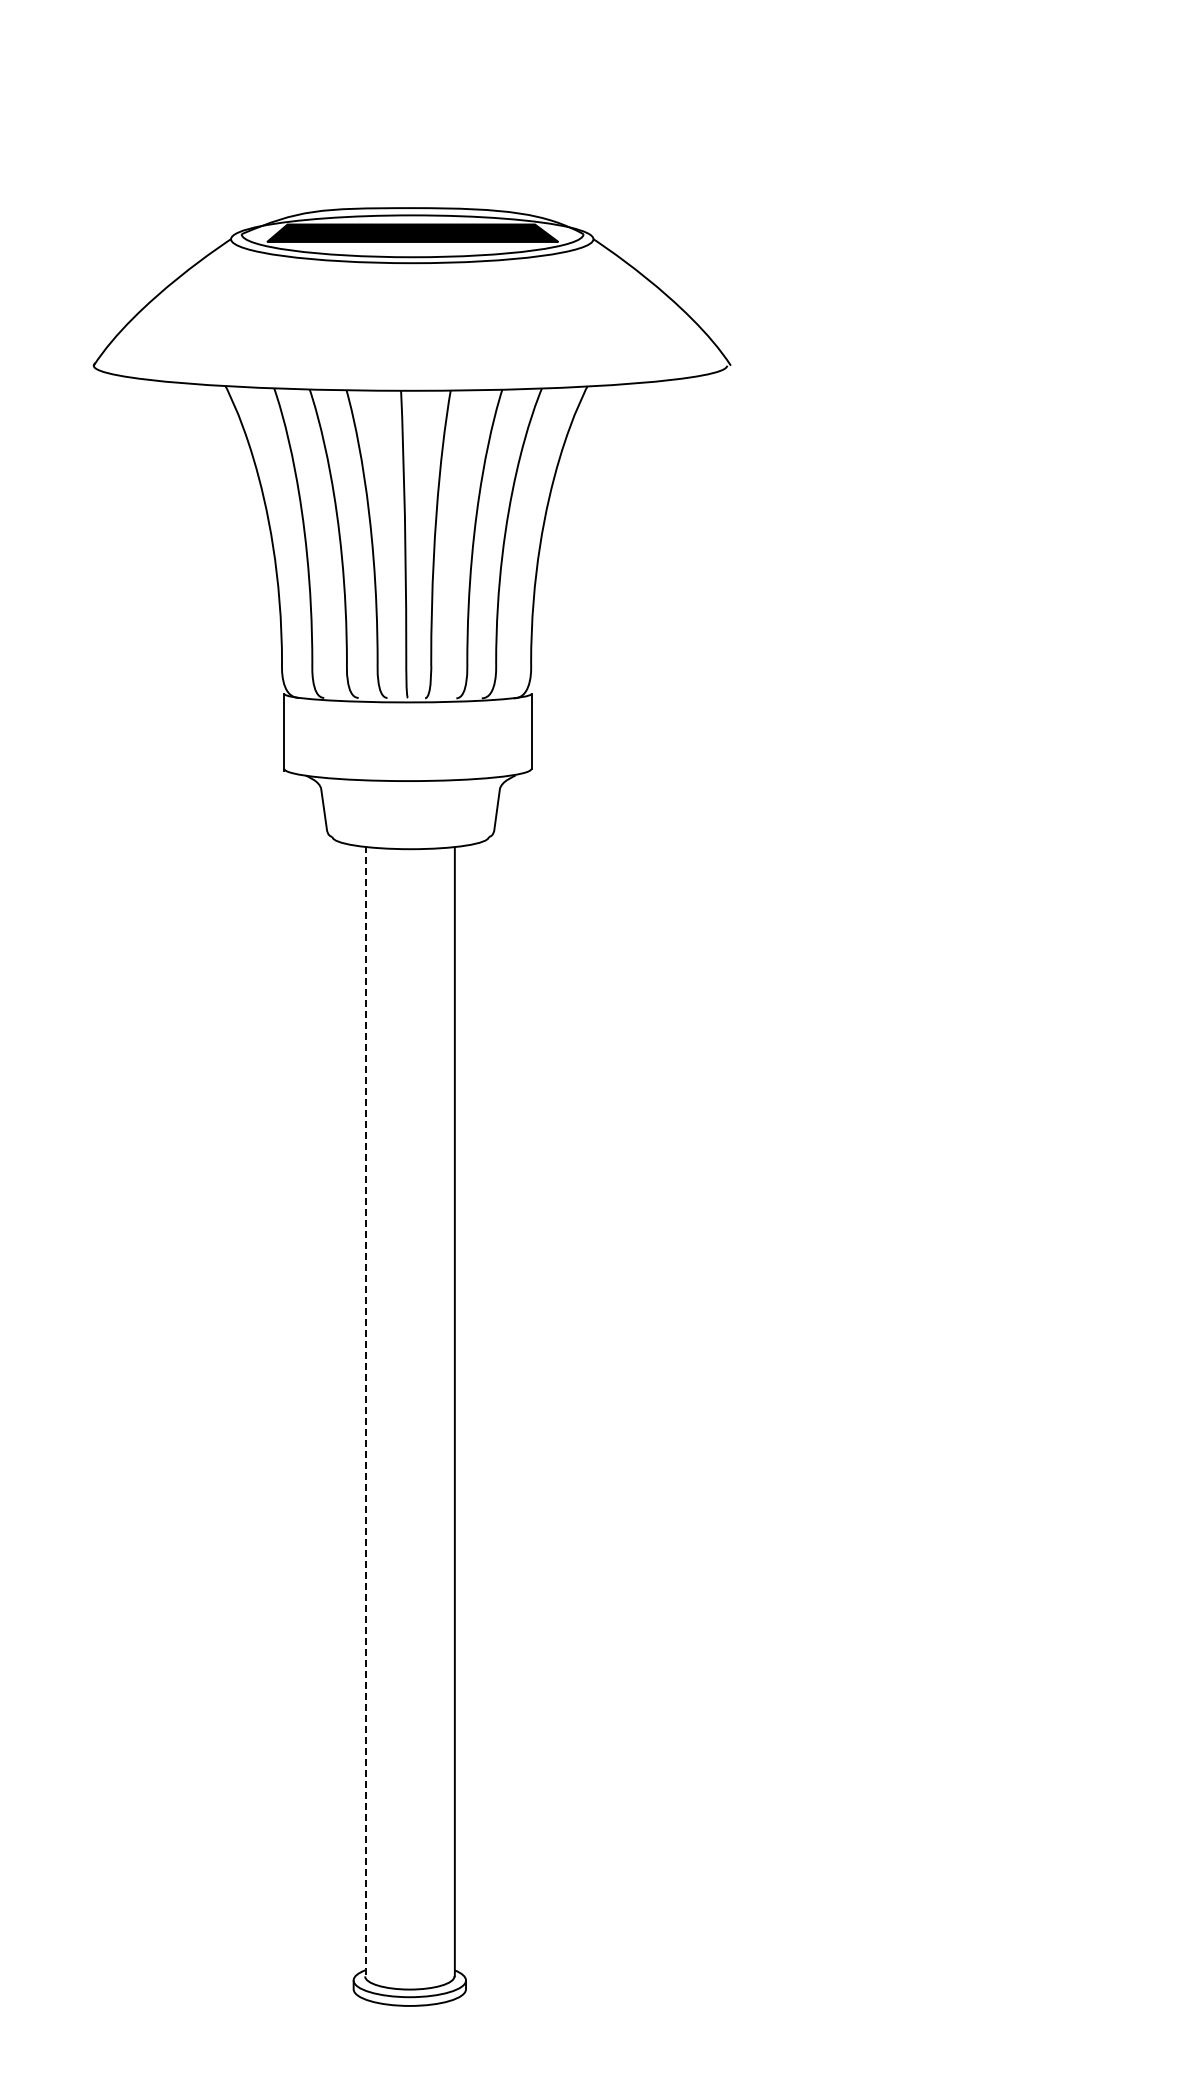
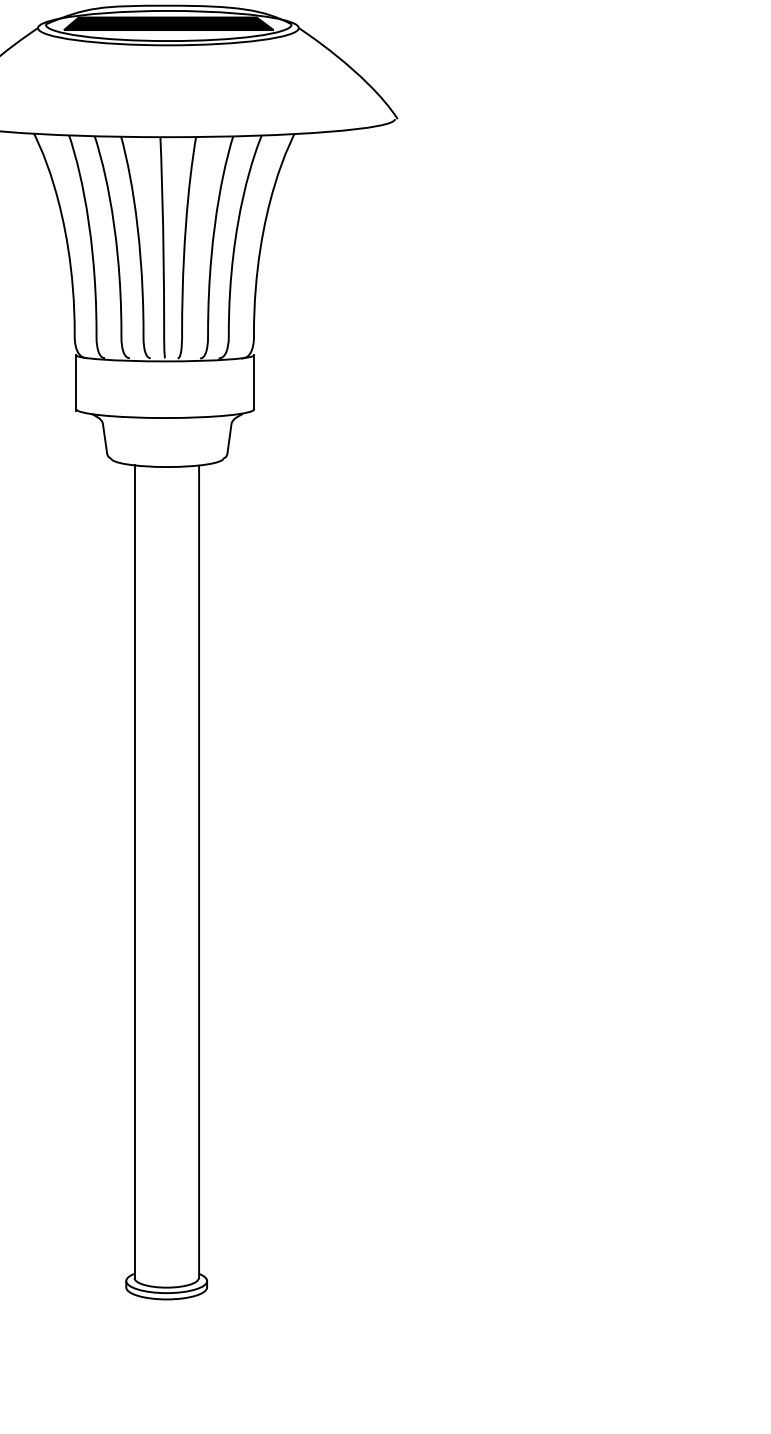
line: (365, 1411) -> (134, 871), dashed -> solid

